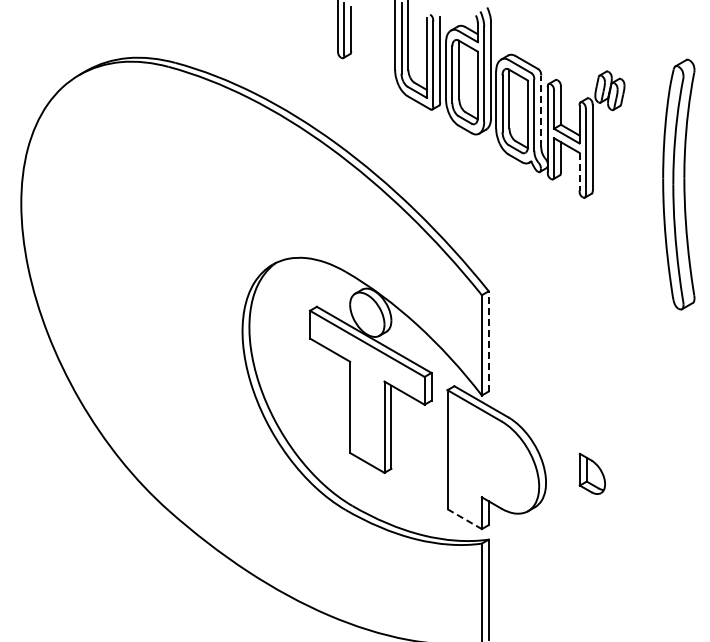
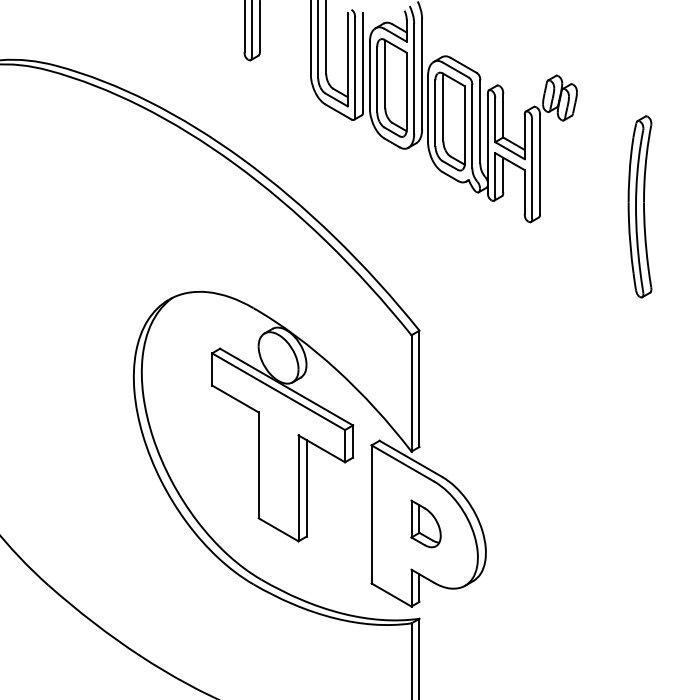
line: (541, 111) -> (480, 122), dashed -> solid
line: (579, 171) -> (524, 191), dashed -> solid
part: (678, 184) -> (639, 206), size x0.62
line: (488, 340) -> (419, 387), dashed -> solid
part: (591, 473) -> (424, 523), moved
line: (464, 519) -> (391, 595), dashed -> solid

